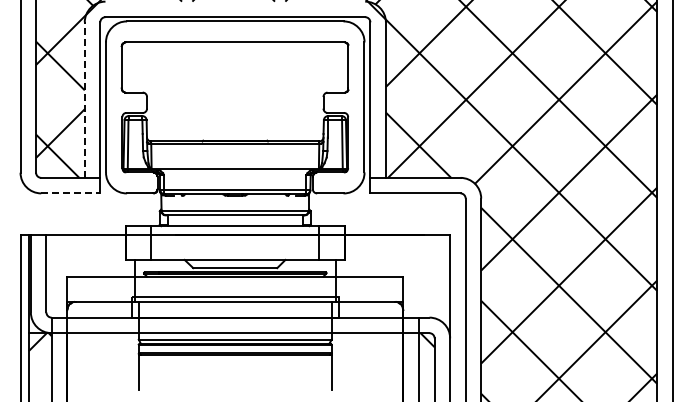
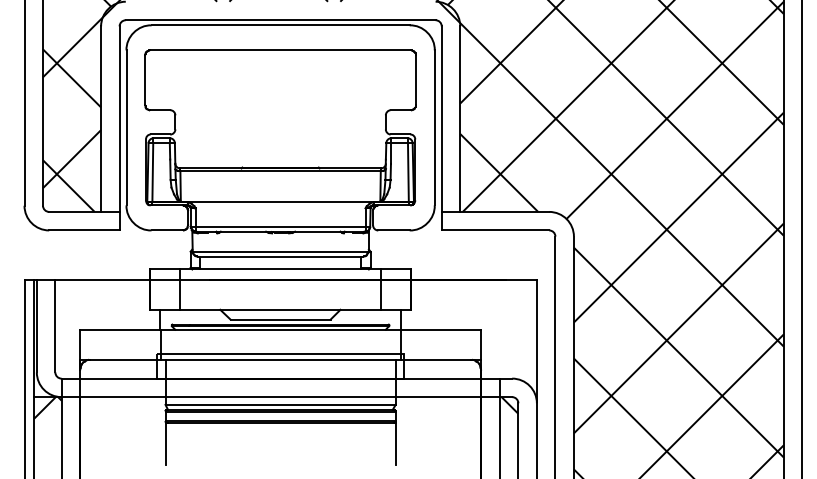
line: (84, 100) -> (100, 119), dashed -> solid
line: (70, 193) -> (84, 230), dashed -> solid

